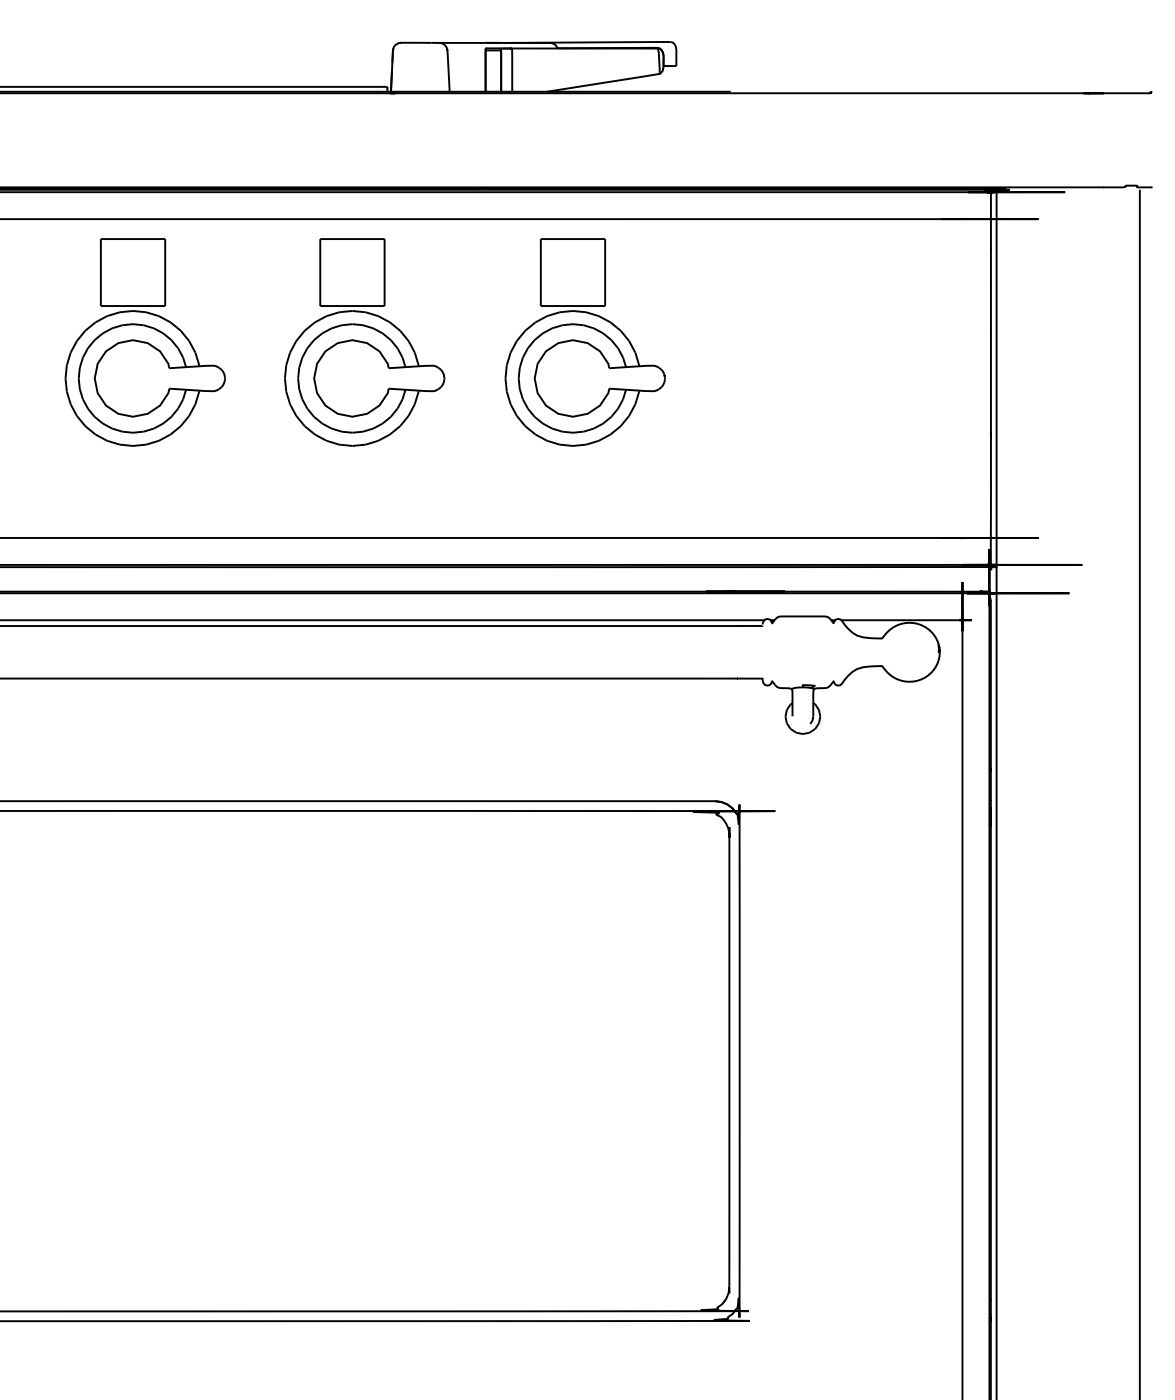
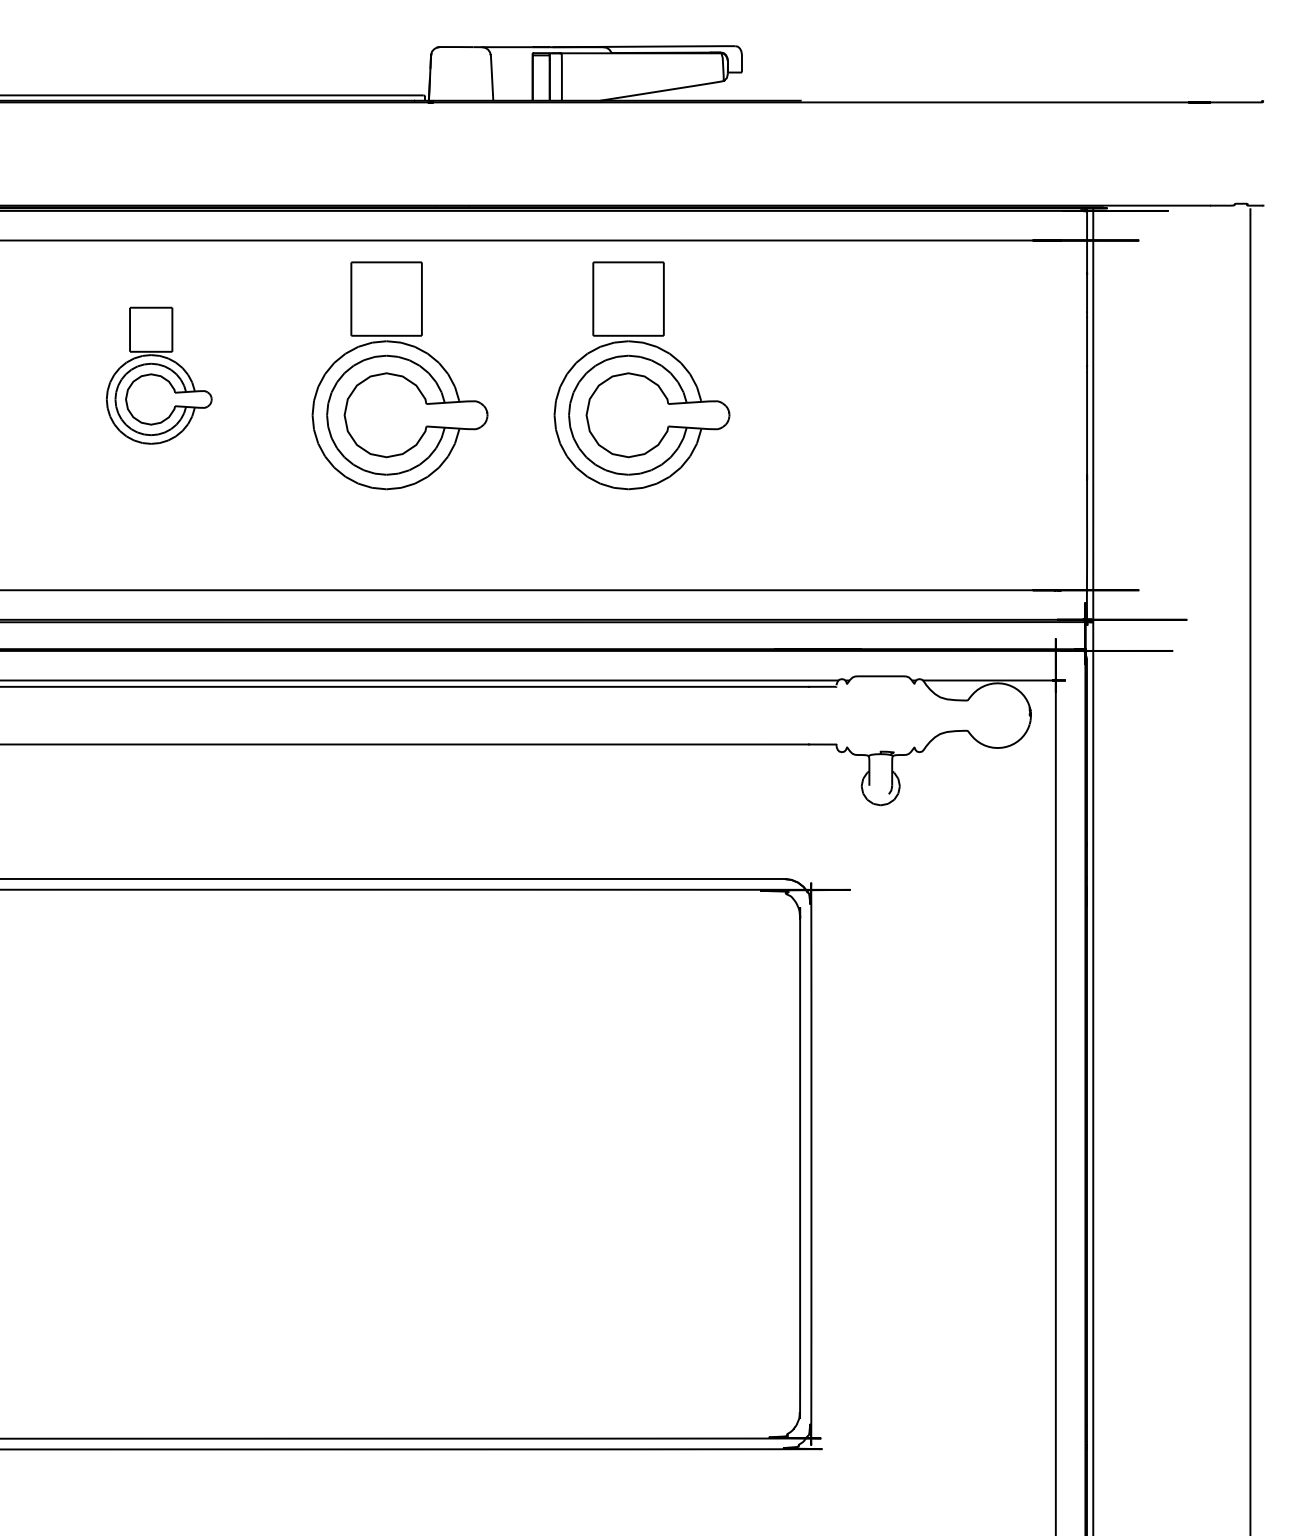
part: (144, 342) -> (158, 375), size x0.6

